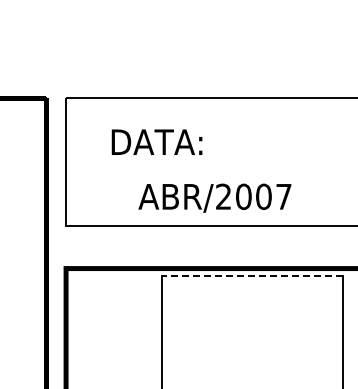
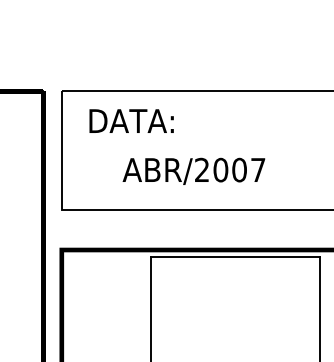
text: (156, 141) -> (131, 120), moved
text: (214, 197) -> (193, 170), moved
line: (252, 275) -> (235, 256), dashed -> solid

